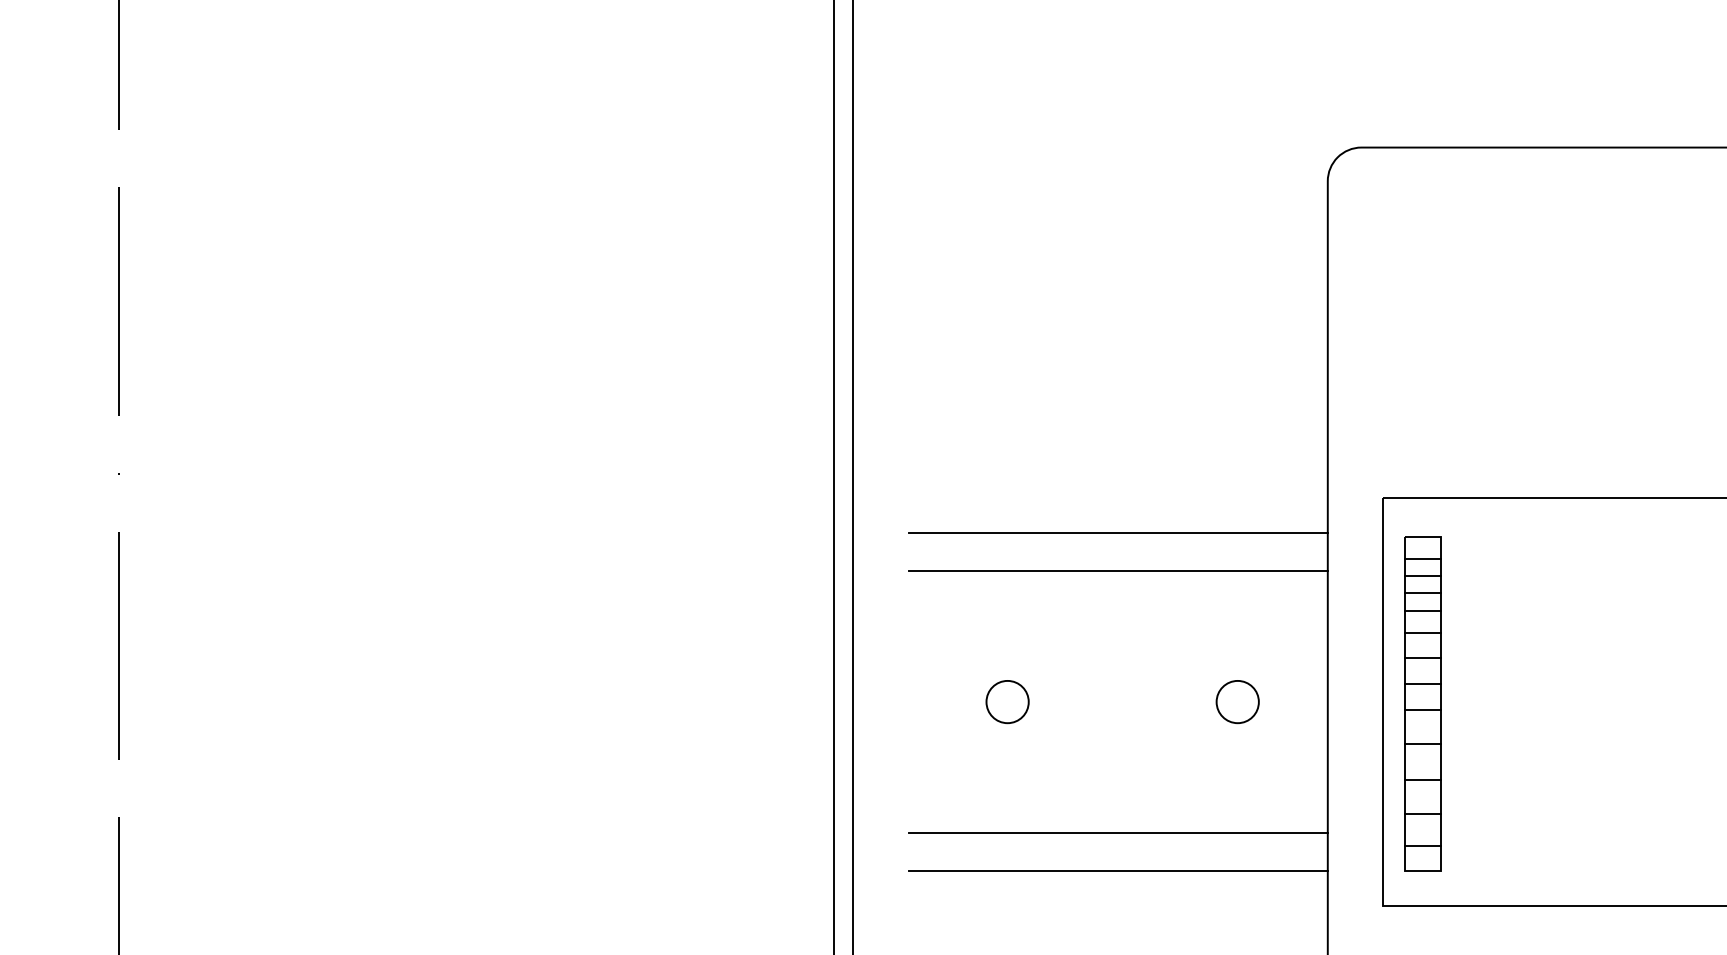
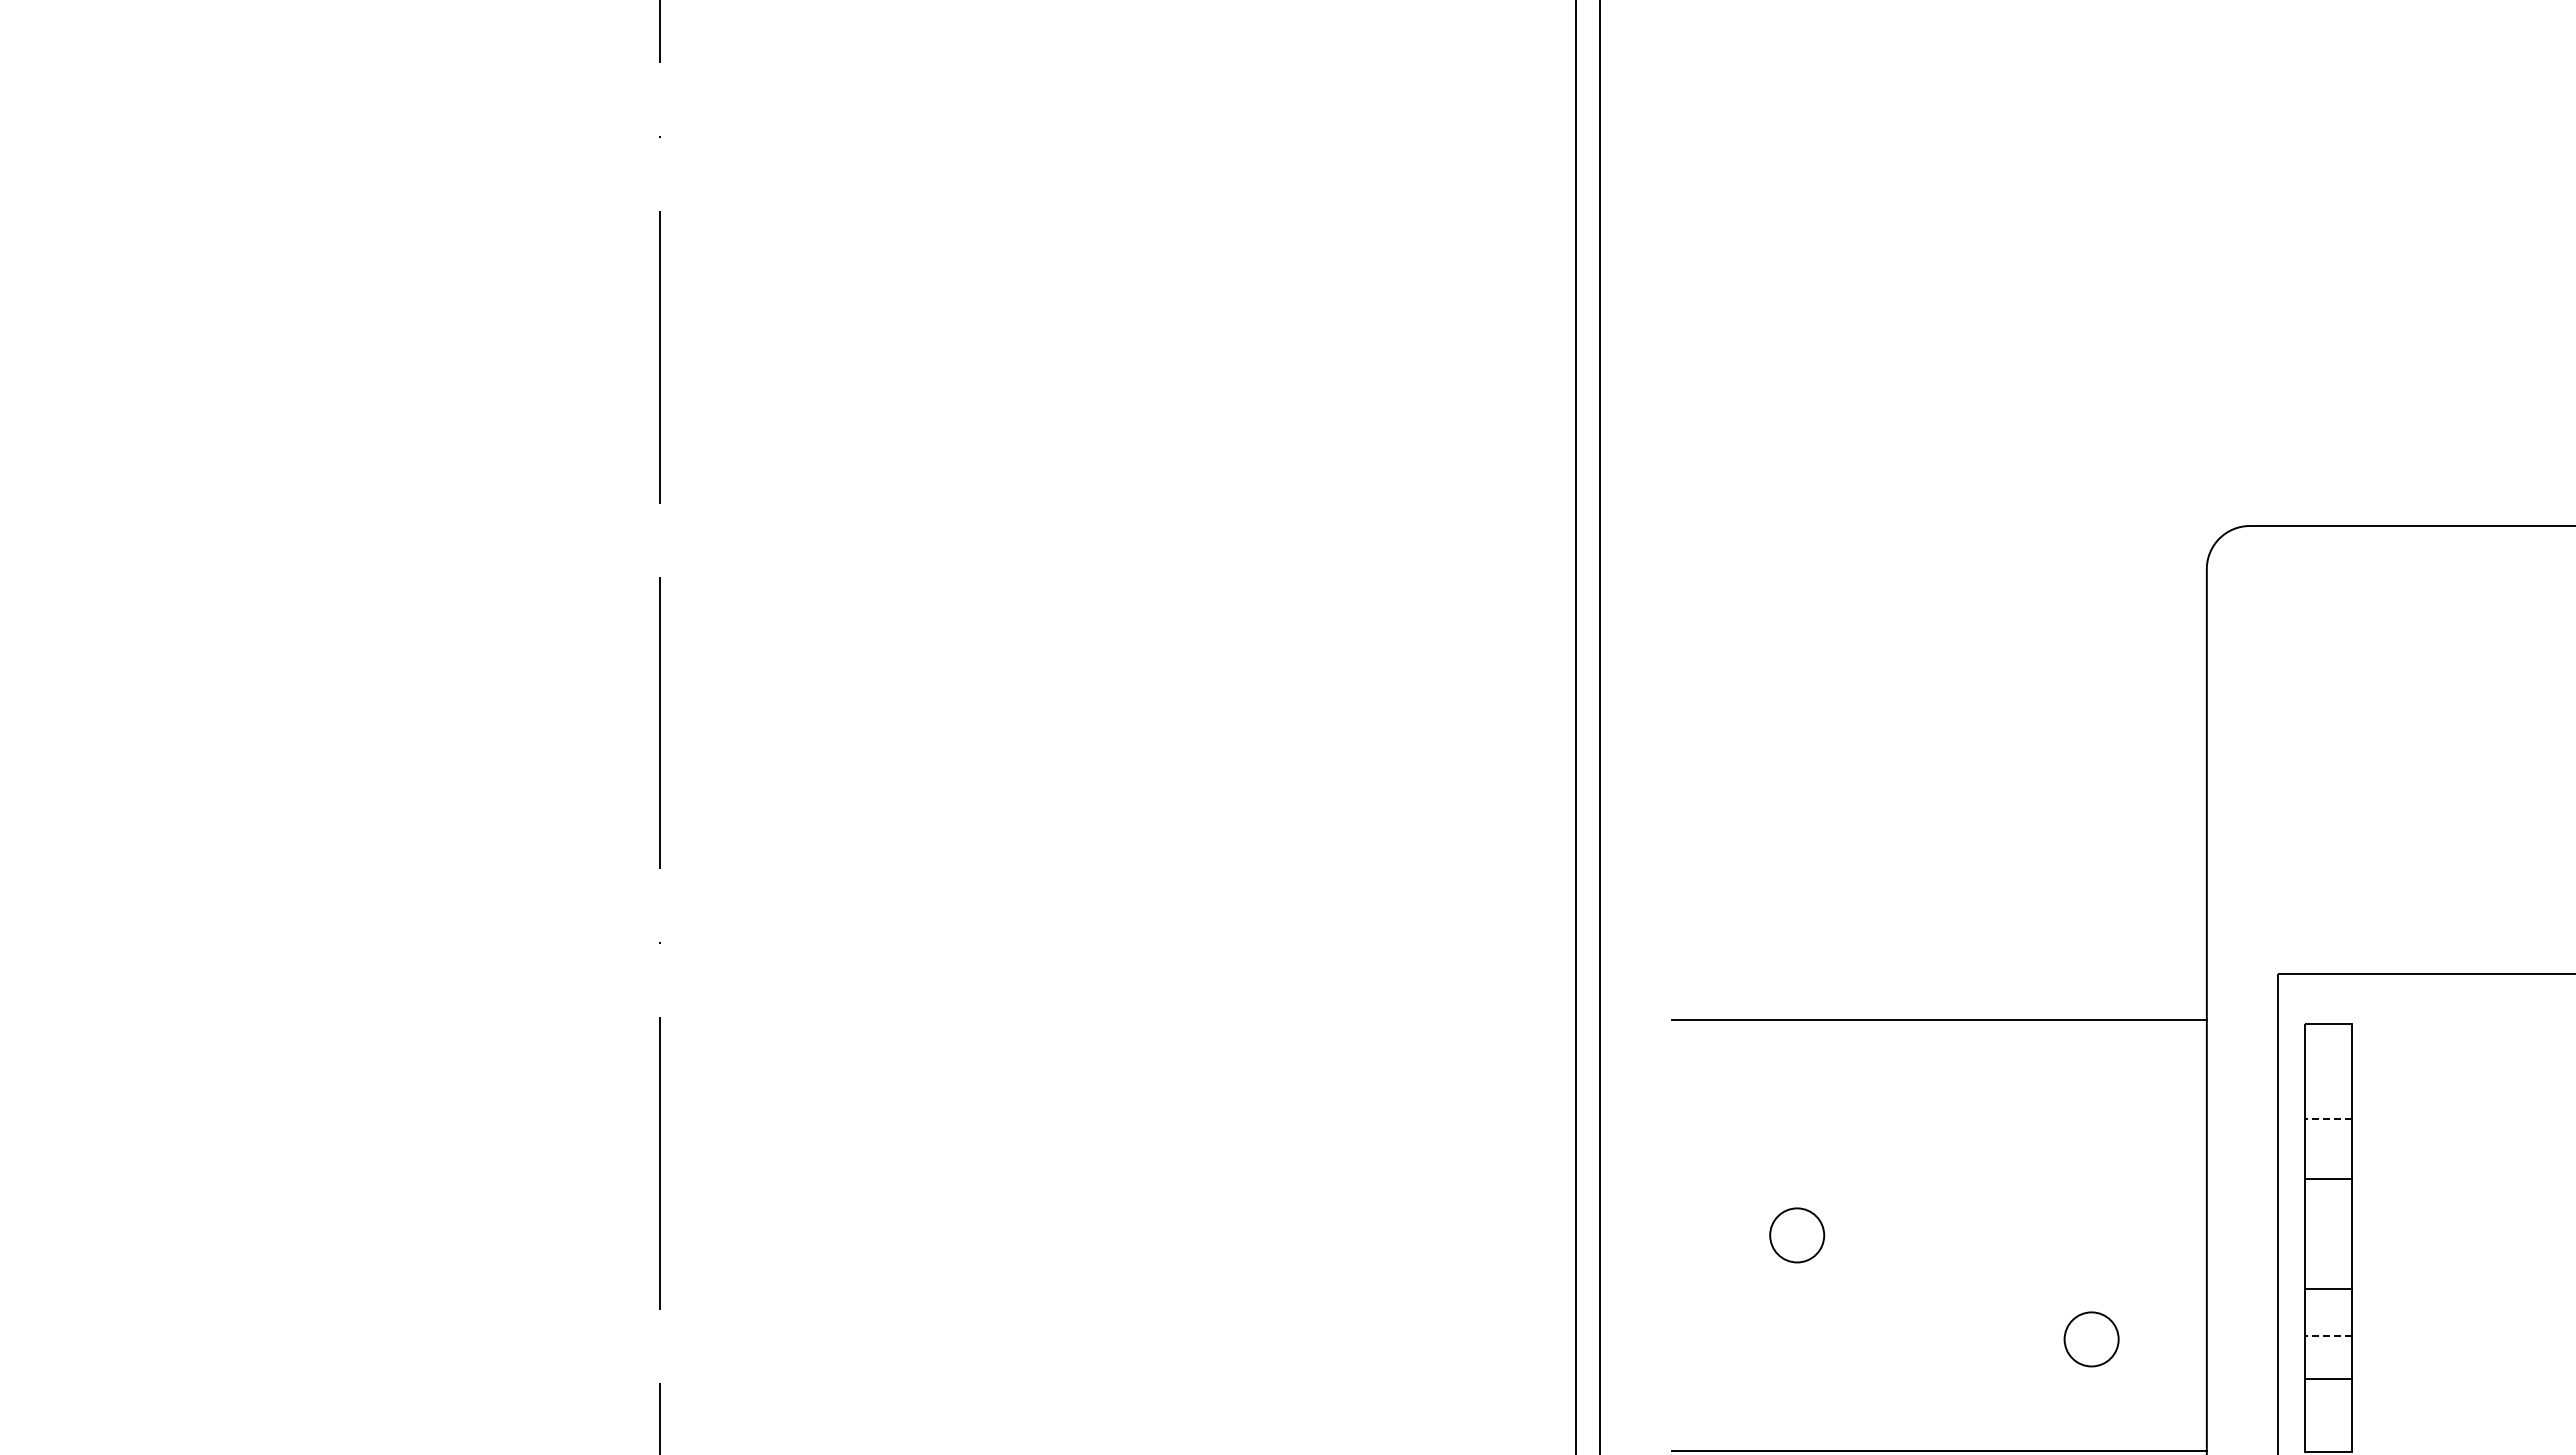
line: (1422, 559) -> (2328, 1053), removed
line: (1118, 571) -> (1938, 1068), removed
line: (1422, 576) -> (2328, 1074), removed
line: (1422, 593) -> (2328, 1096), removed
line: (1422, 611) -> (2328, 1119), solid -> dashed
line: (1422, 633) -> (2328, 1147), removed
line: (1422, 683) -> (2328, 1211), removed
circle: (1237, 702) -> (2091, 1339), moved
line: (1422, 709) -> (2328, 1245), removed
line: (1422, 780) -> (2328, 1335), solid -> dashed
line: (1118, 832) -> (1938, 1402), removed
line: (1422, 845) -> (2328, 1419), removed

